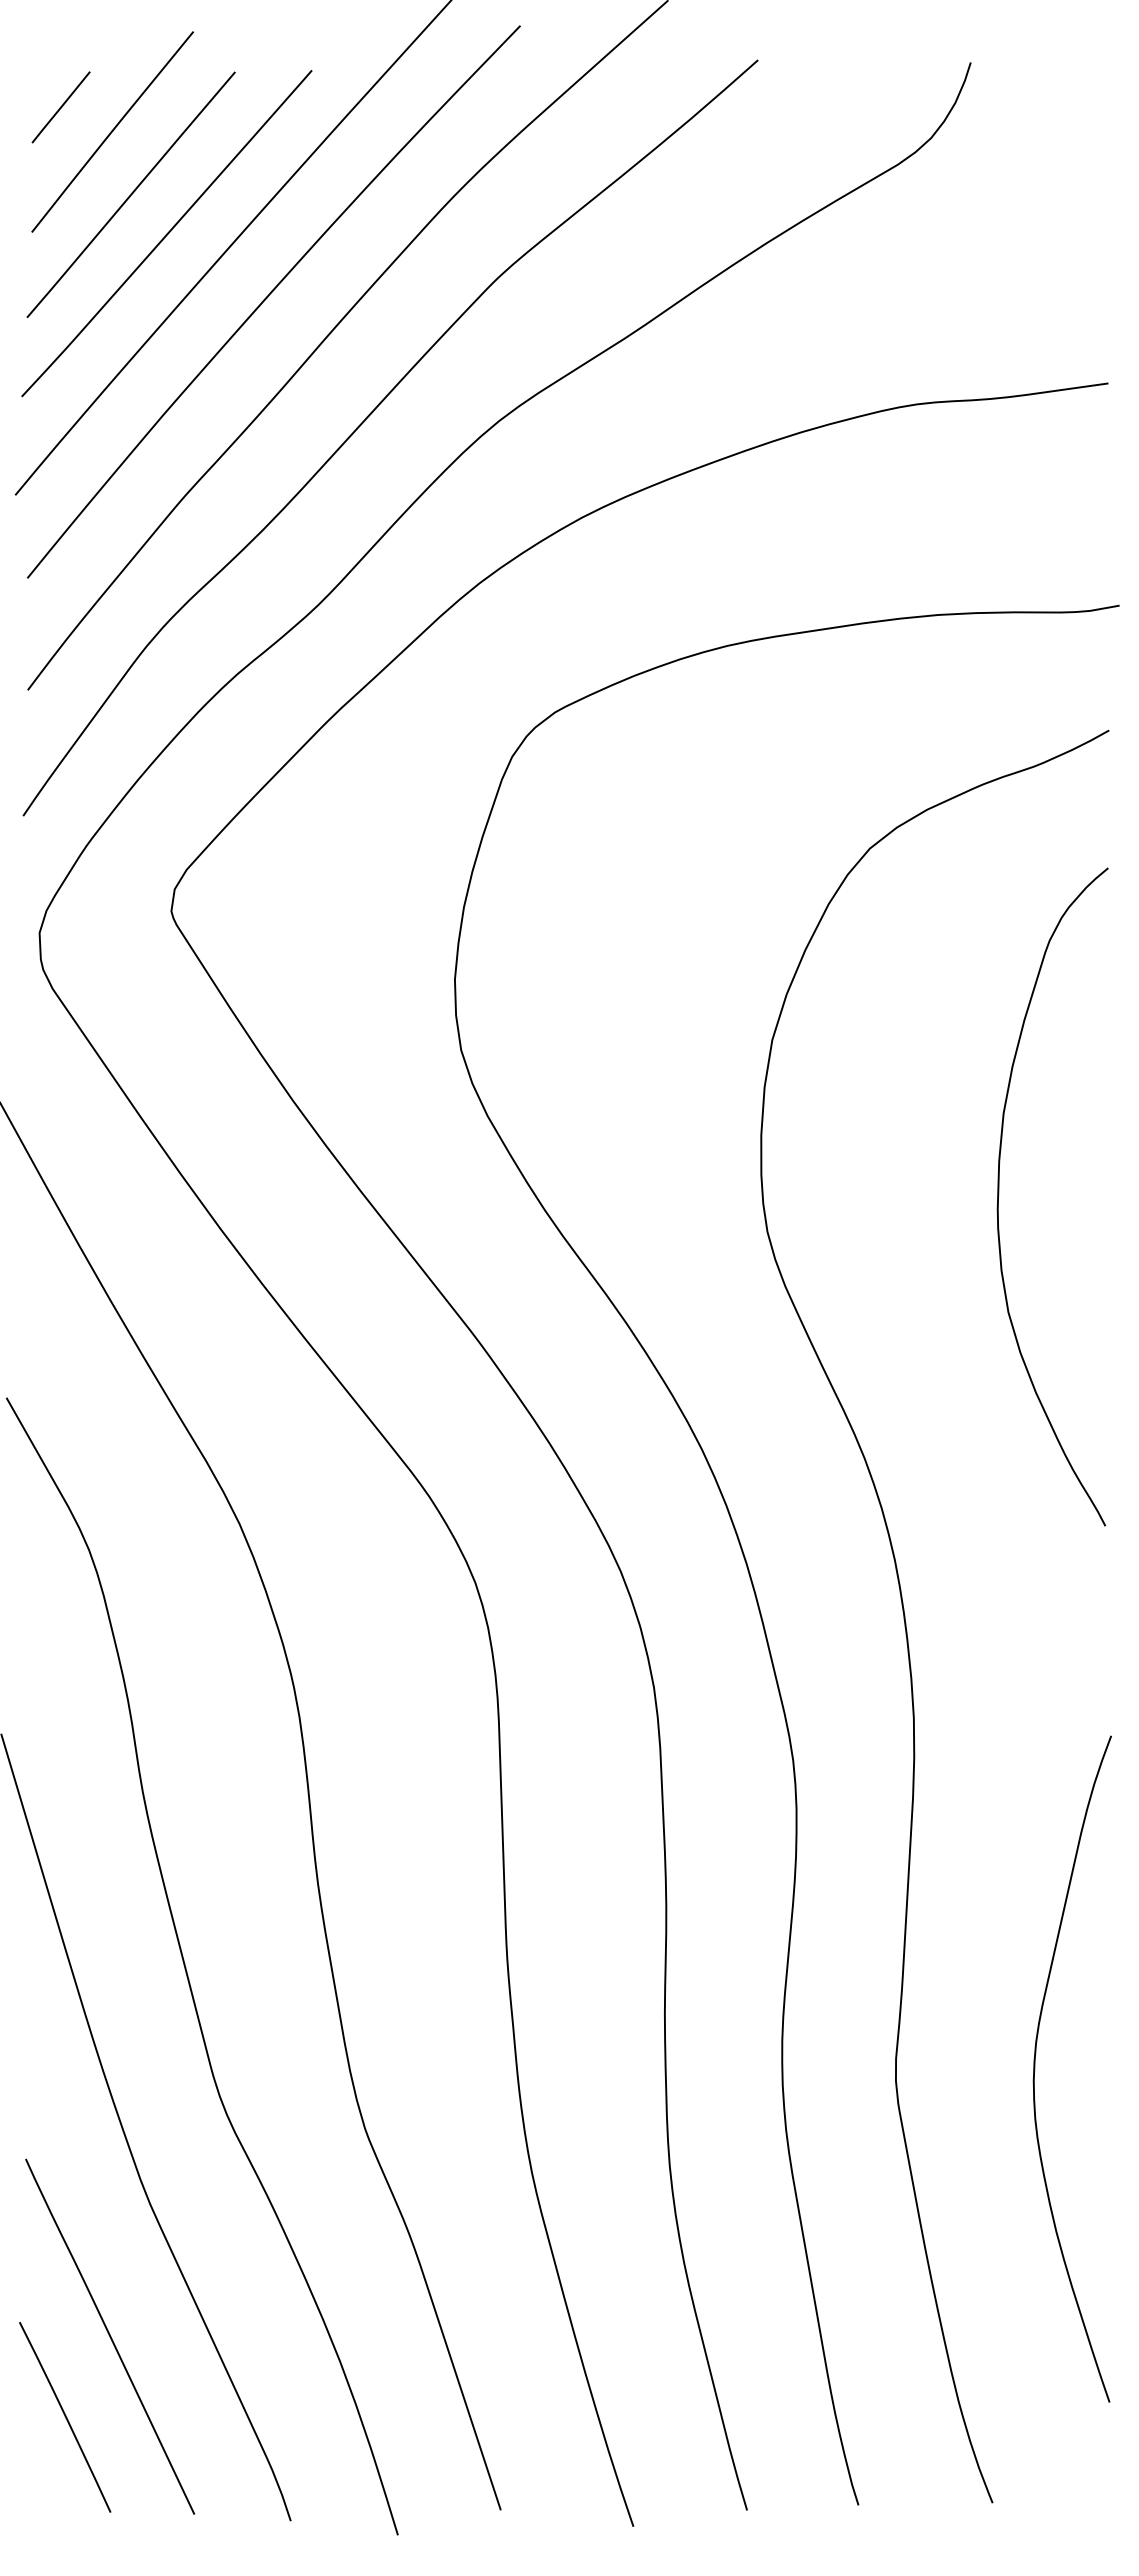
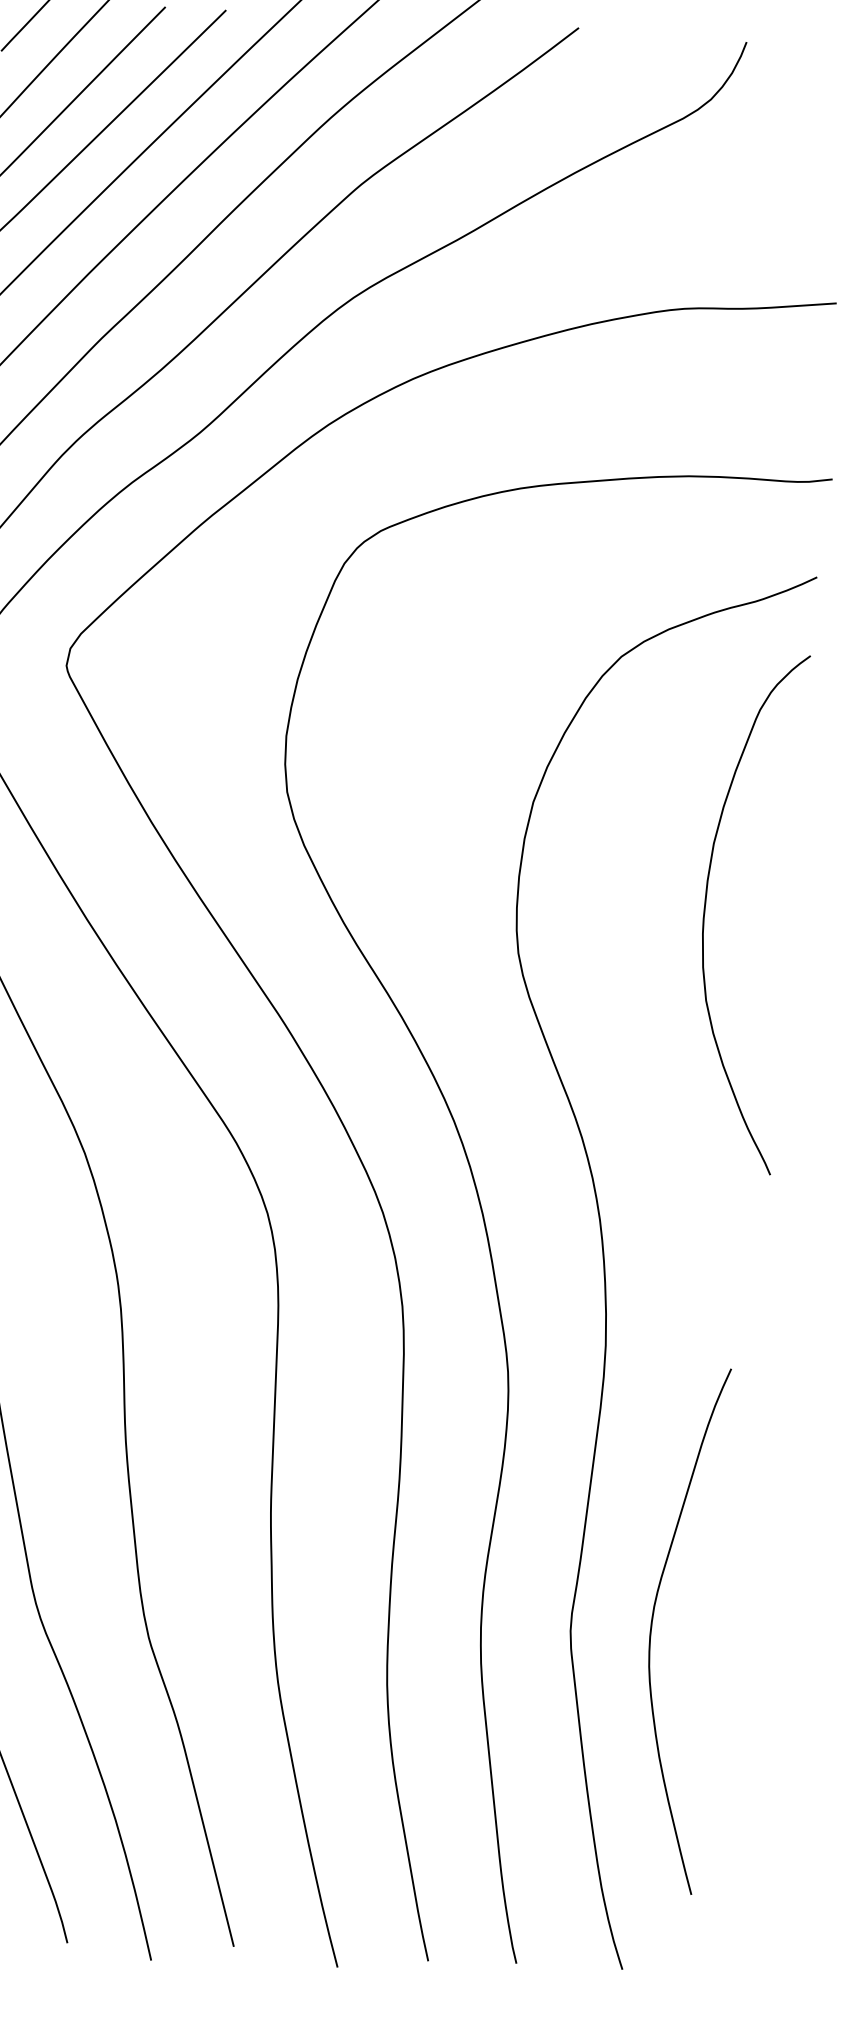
curve: (999, 1195) -> (705, 908), moved
curve: (1035, 2068) -> (652, 1626), moved

